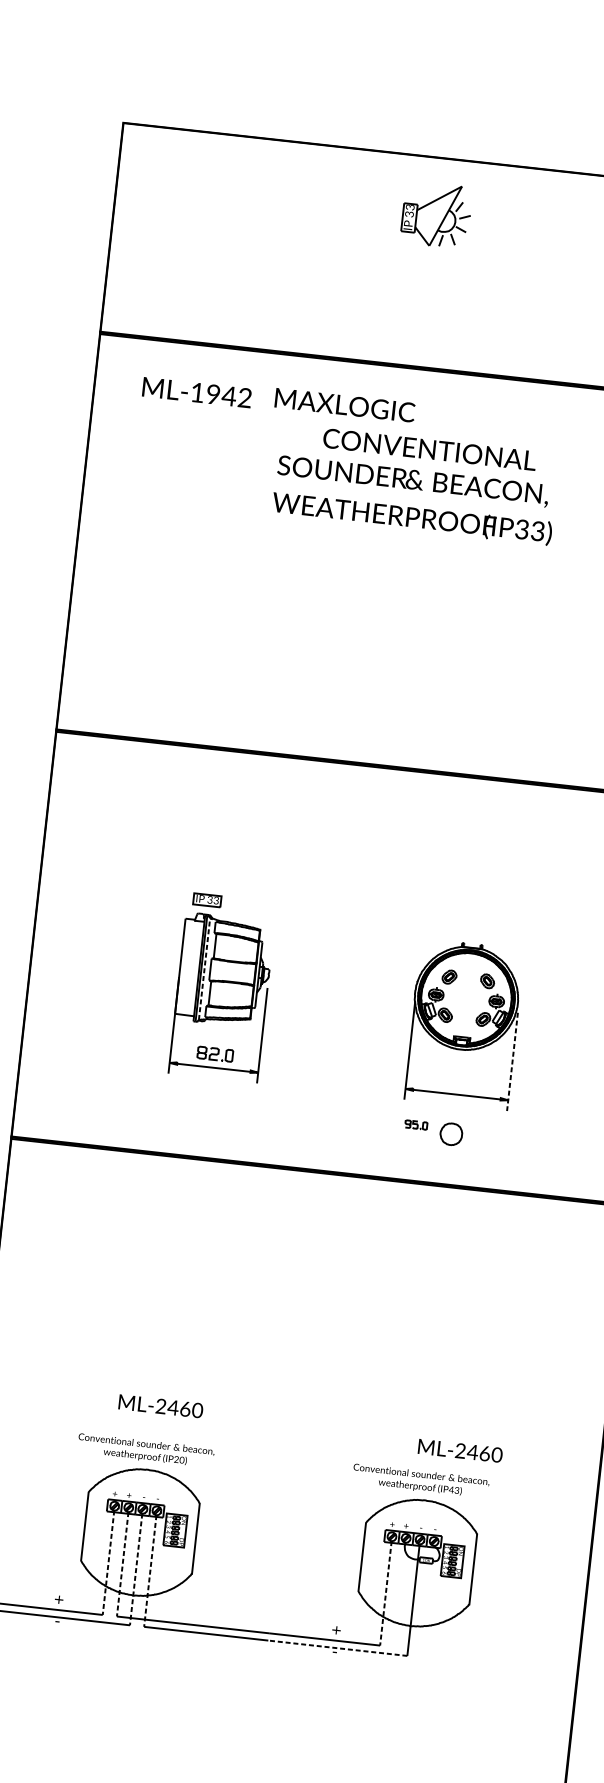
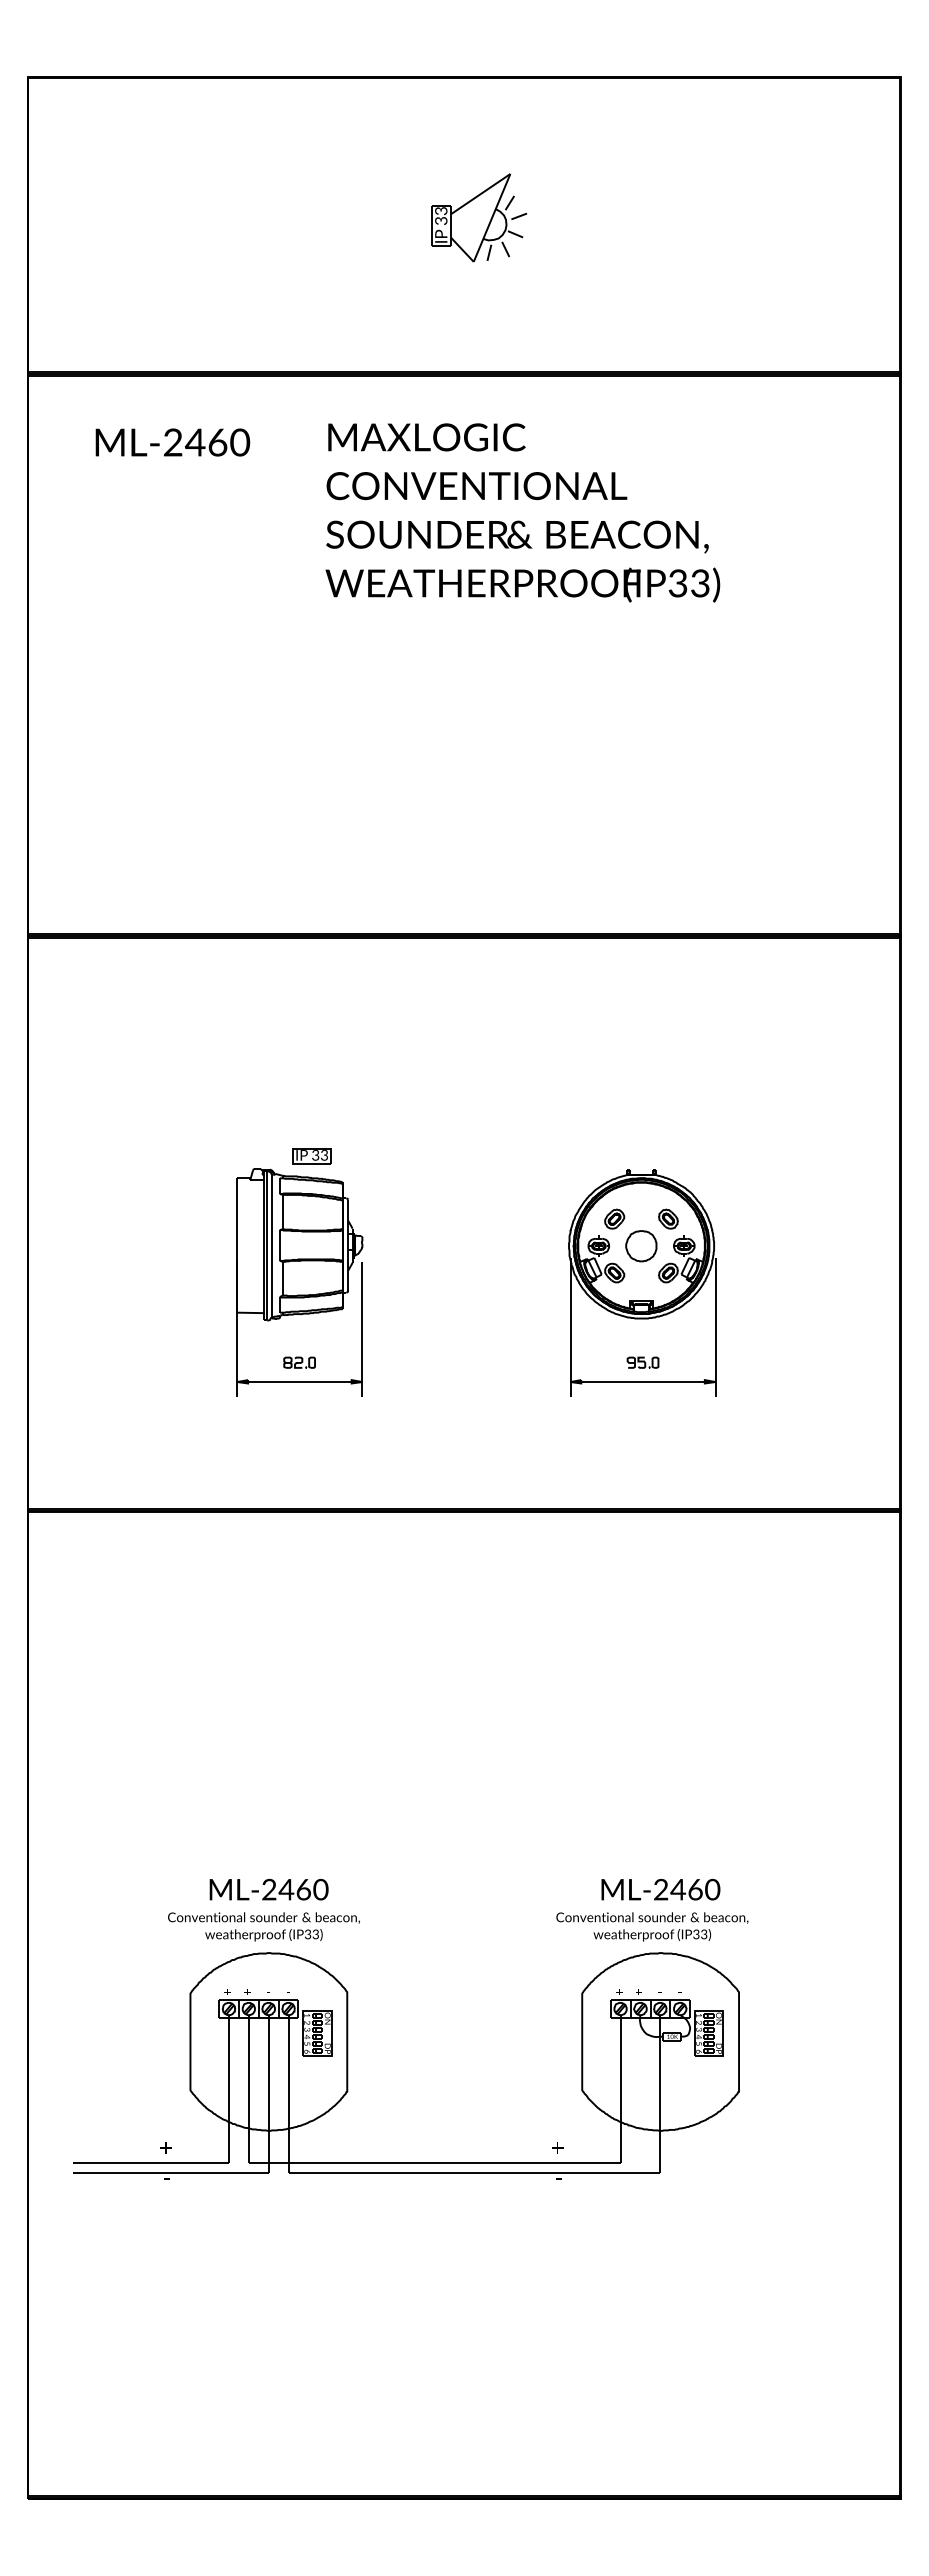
part: (436, 214) -> (479, 217), moved
text: (221, 395) -> (206, 442), ML-1942 -> ML-2460
text: (344, 405) -> (426, 437), moved
text: (429, 449) -> (476, 486), moved
text: (413, 481) -> (517, 536), moved
text: (411, 518) -> (522, 584), moved
part: (207, 900) -> (311, 1156), moved
line: (204, 968) -> (271, 1245), dashed -> solid
part: (215, 1053) -> (299, 1362), size x0.62
line: (512, 1062) -> (715, 1328), dashed -> solid
part: (415, 1124) -> (642, 1362), moved
part: (451, 1134) -> (641, 1246), moved
text: (160, 1406) -> (268, 1889), moved
text: (460, 1450) -> (660, 1889), moved
text: (178, 1459) -> (311, 1934), (IP20) -> (IP33)
text: (450, 1489) -> (695, 1934), (IP43) -> (IP33)
line: (108, 1562) -> (229, 2088), dashed -> solid
line: (123, 1564) -> (249, 2088), dashed -> solid
line: (136, 1569) -> (268, 2094), dashed -> solid
line: (150, 1571) -> (288, 2094), dashed -> solid
line: (385, 1593) -> (620, 2088), dashed -> solid
line: (337, 1647) -> (561, 2172), dashed -> solid

